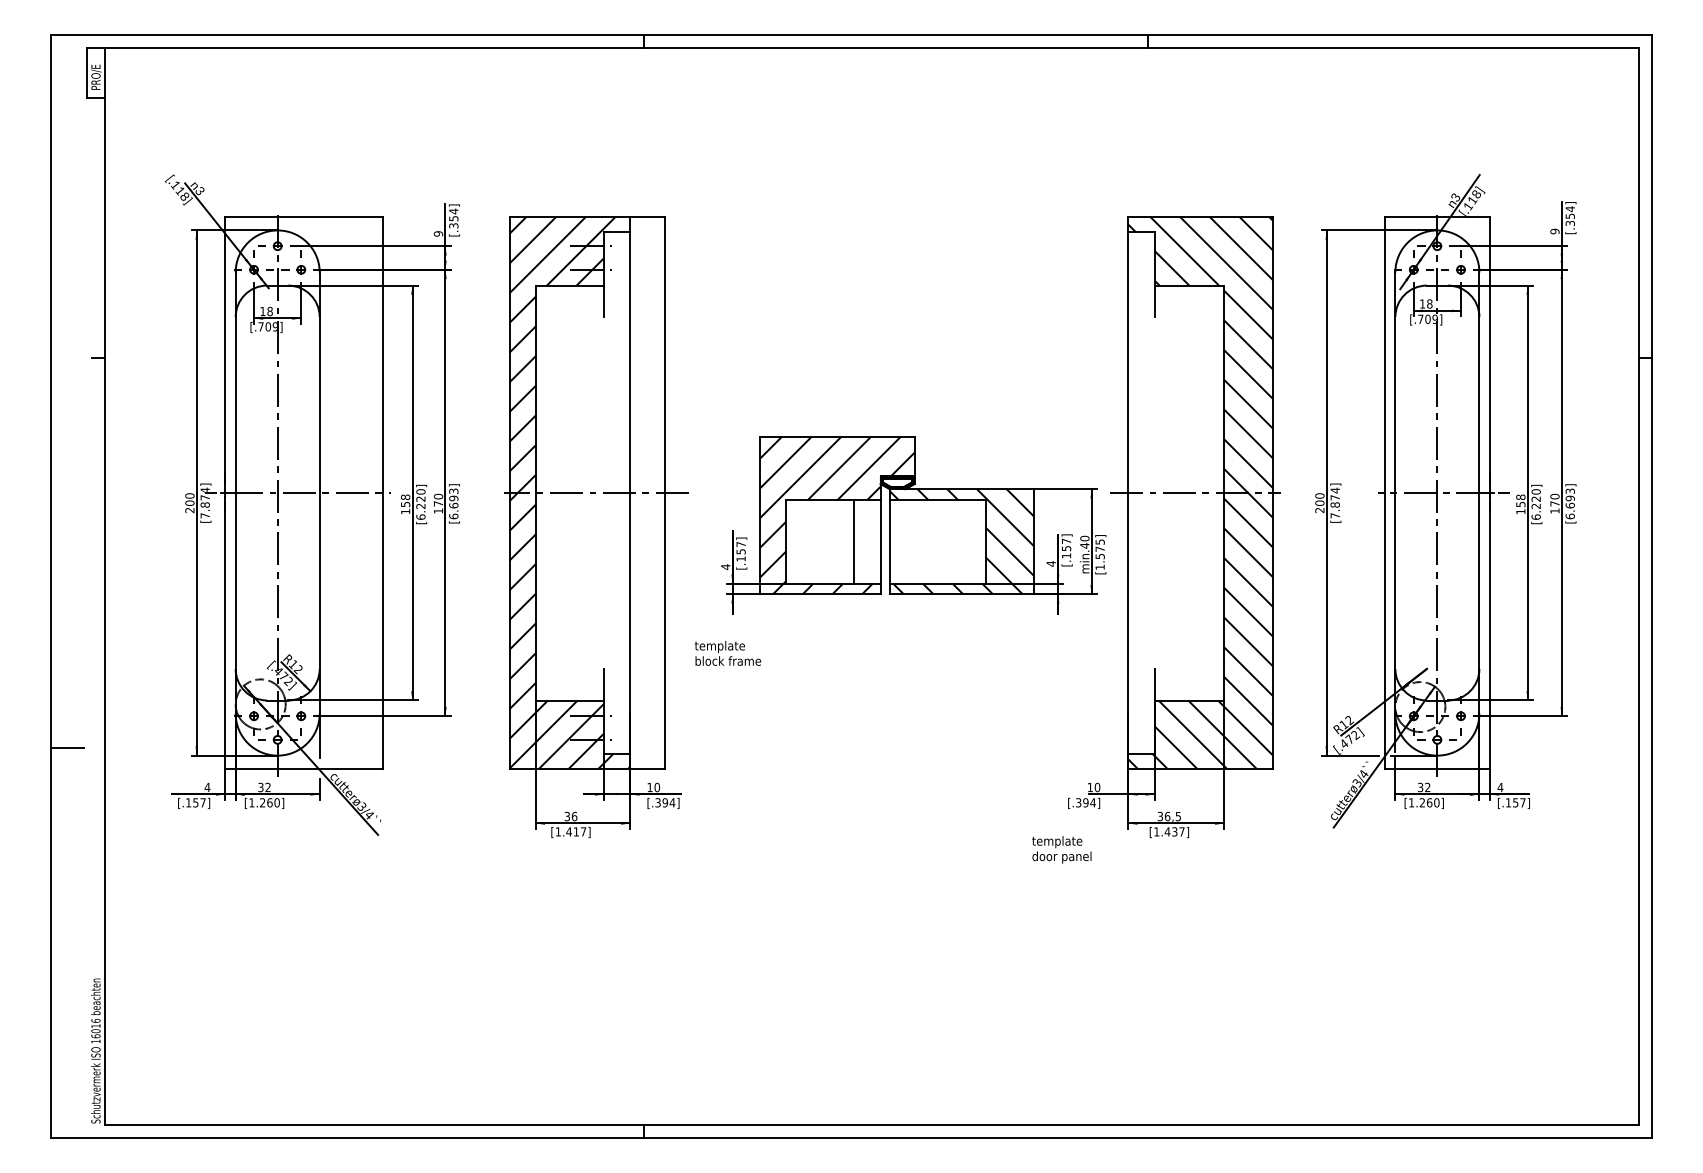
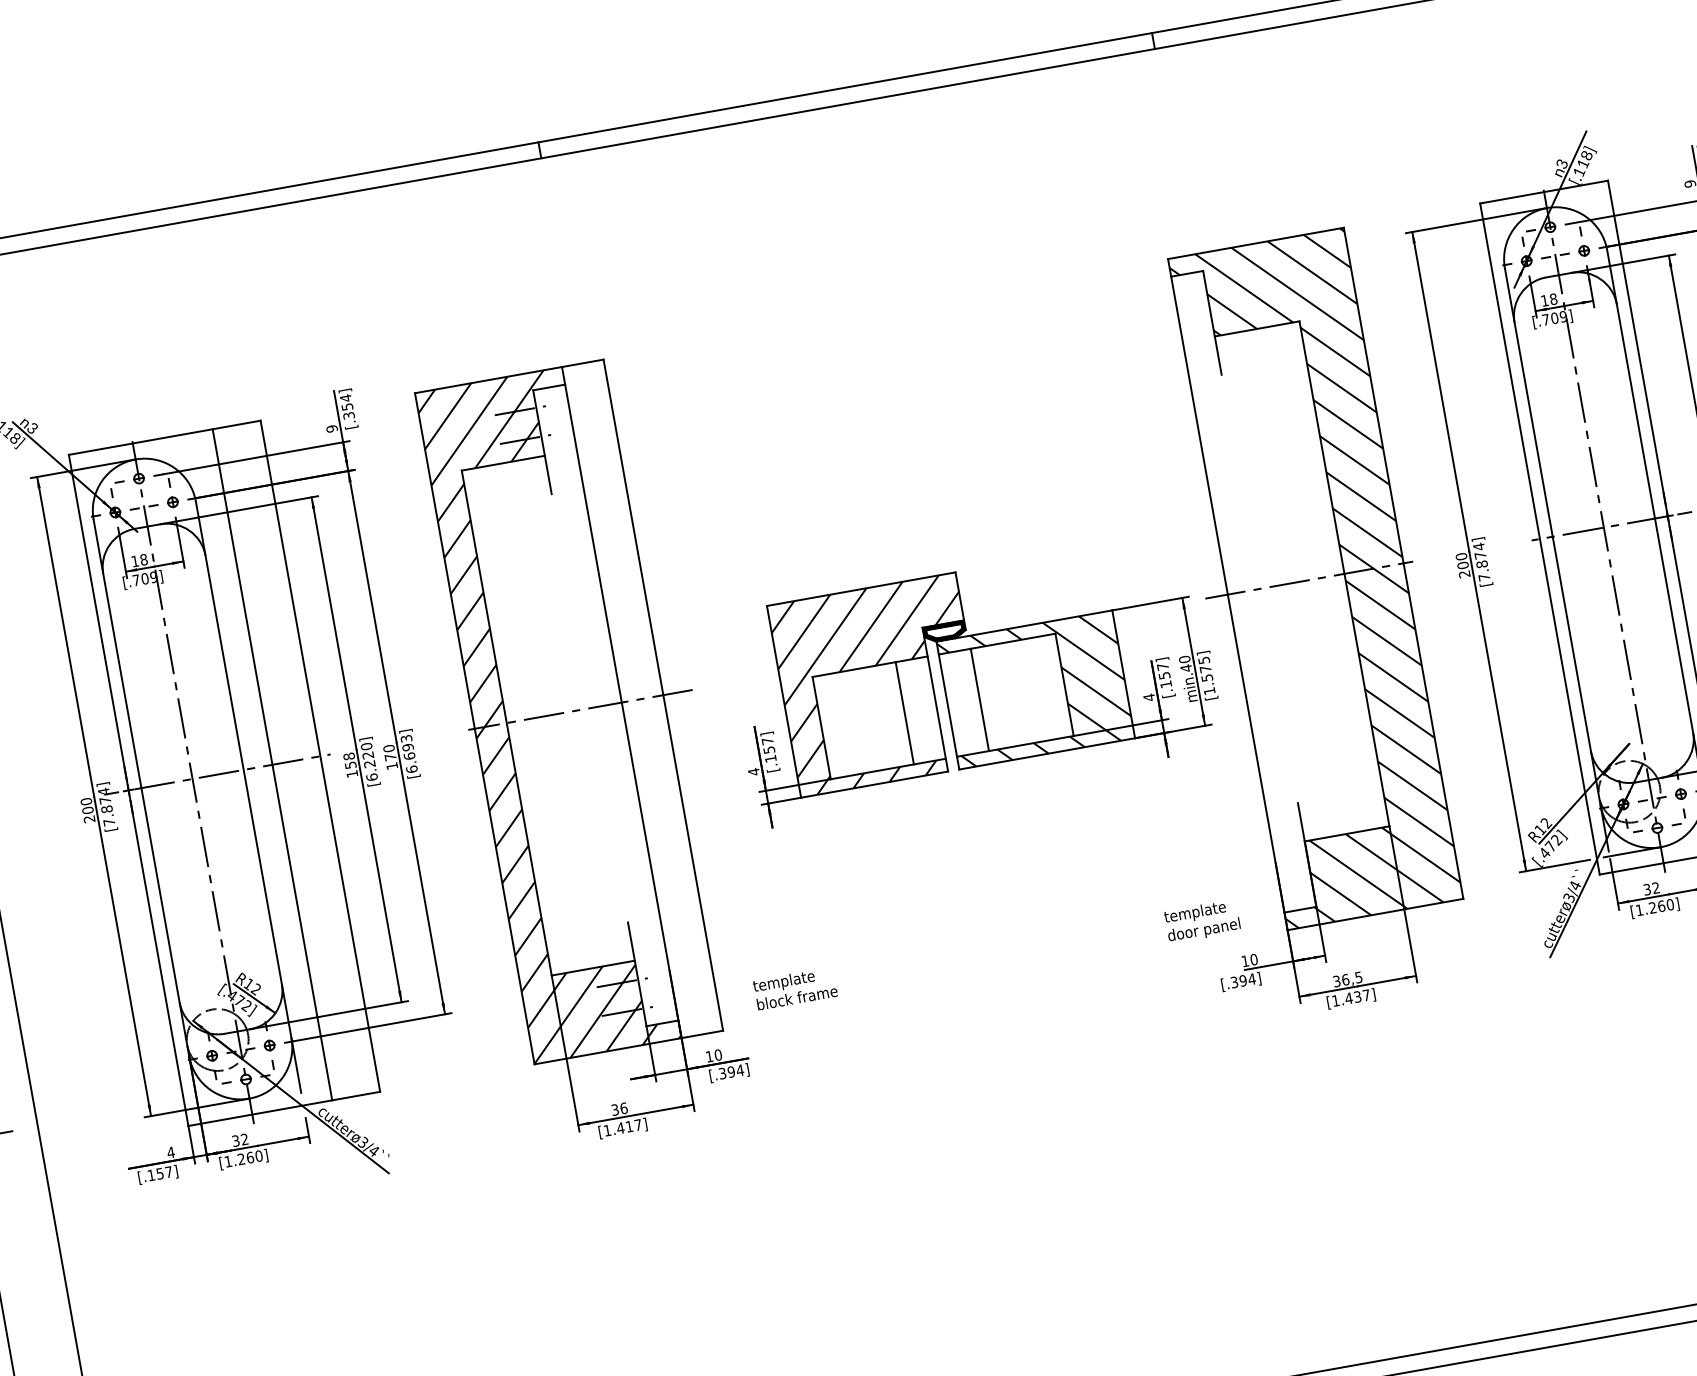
line: (343, 492) -> (272, 764), added
line: (915, 541) -> (979, 699), added
text: (728, 653) -> (795, 988), moved
text: (1061, 849) -> (1202, 921), moved

